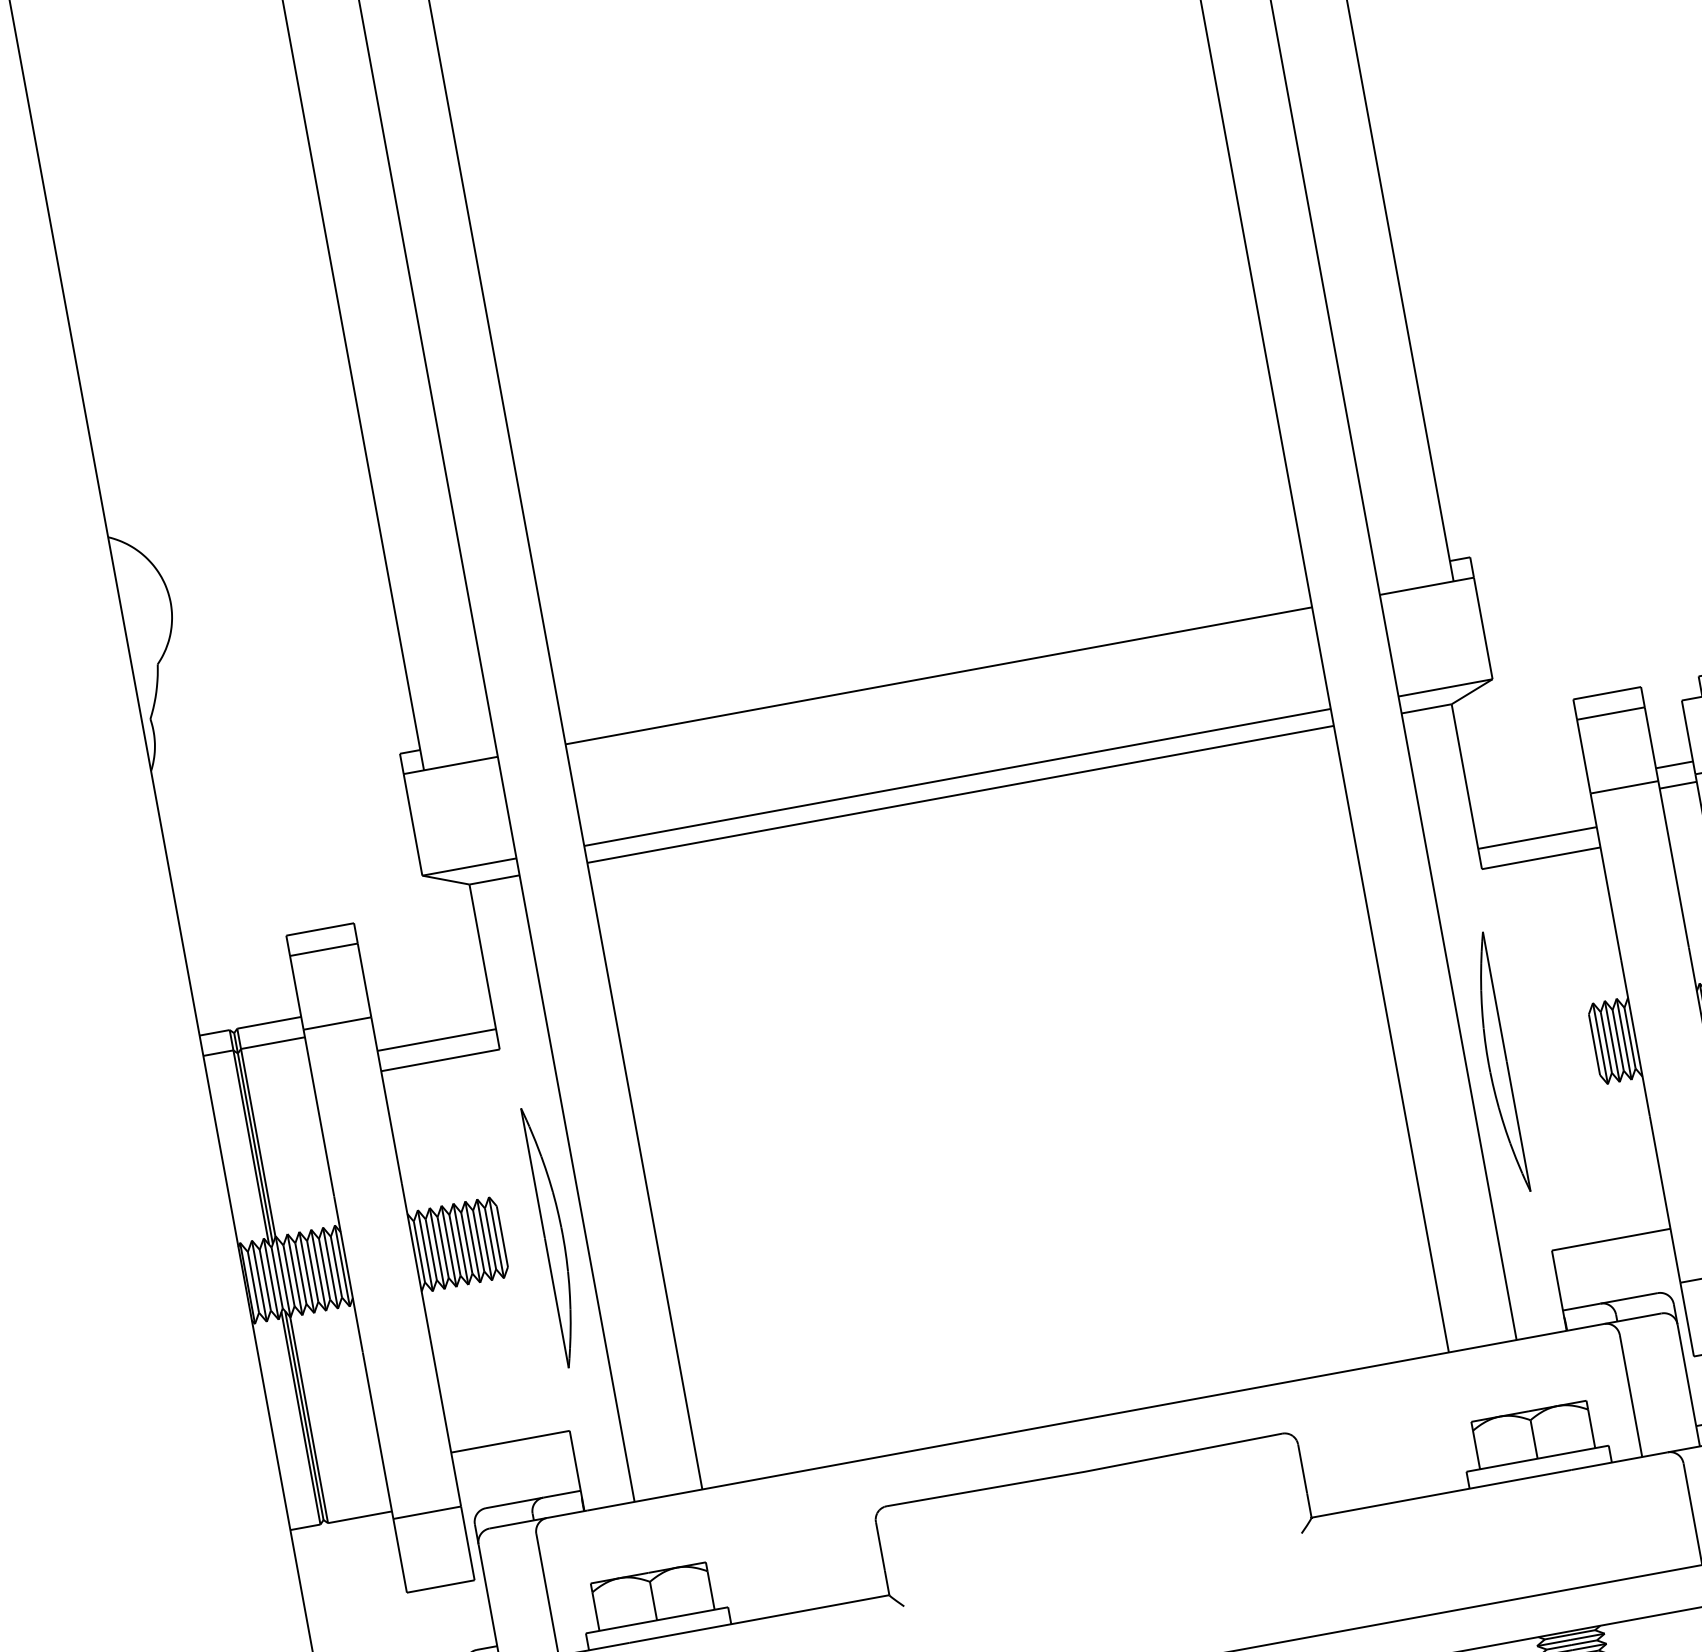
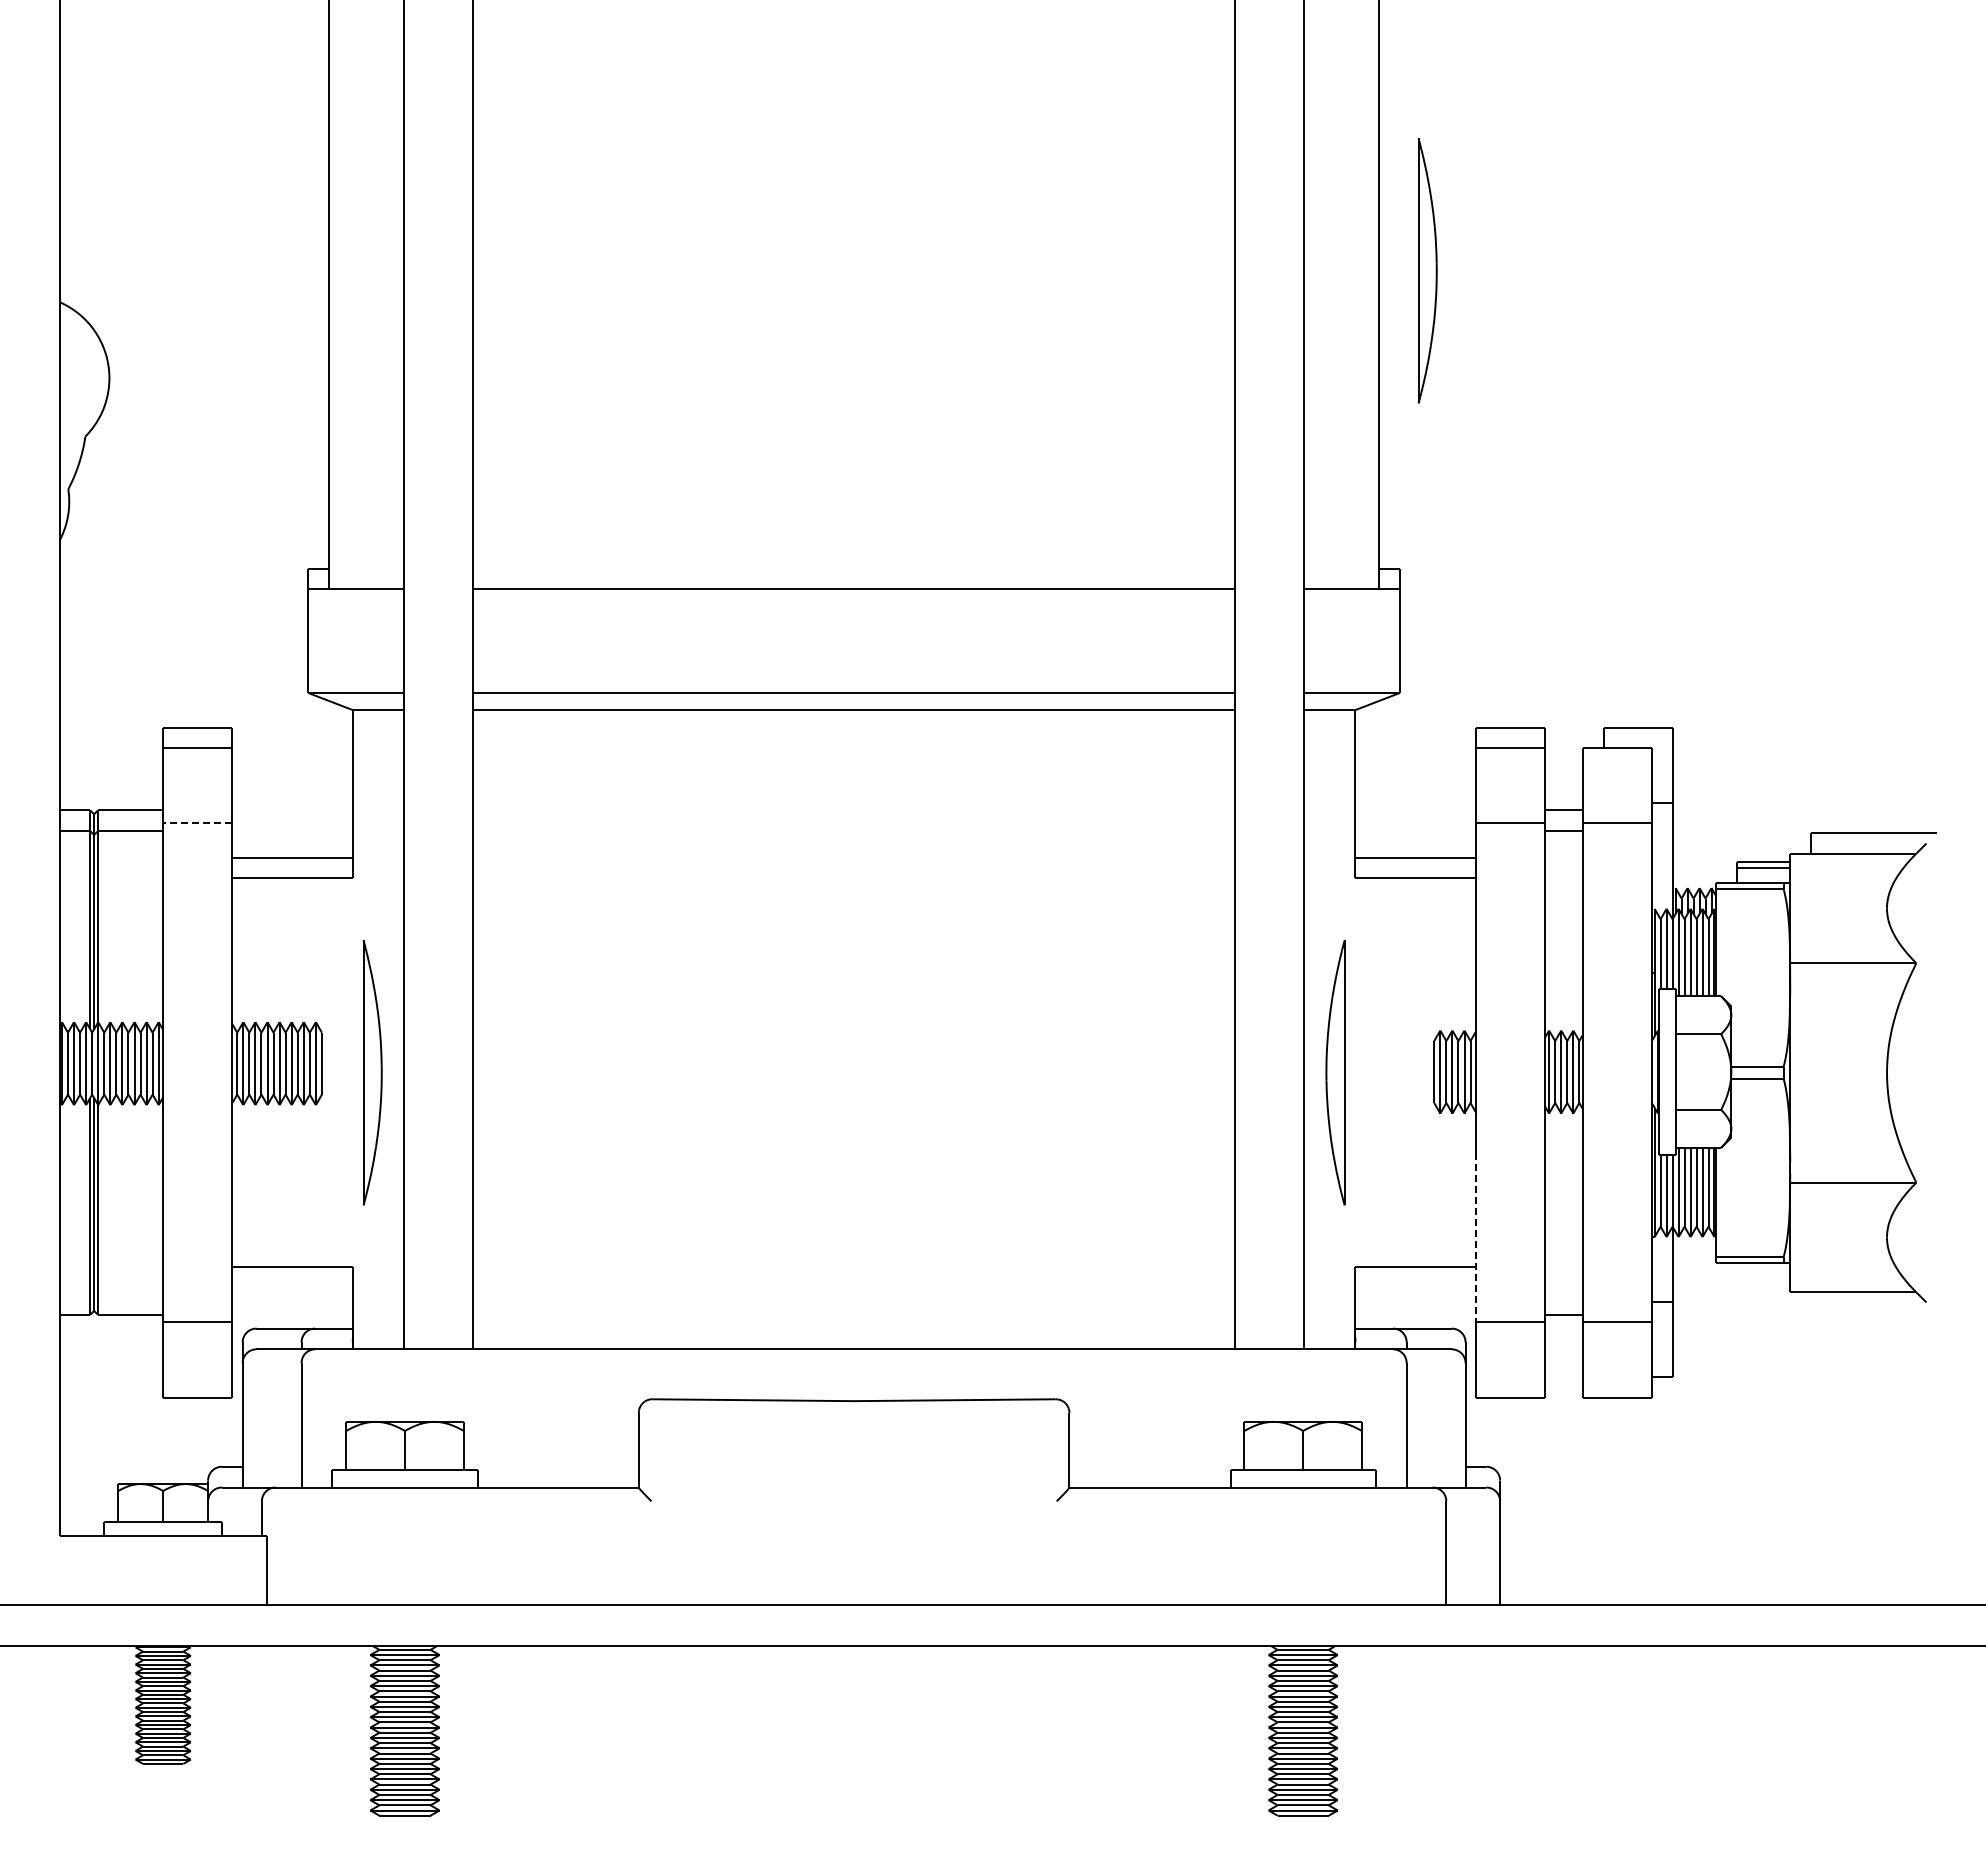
part: (1443, 260) -> (1427, 270), added
line: (337, 1023) -> (197, 823), solid -> dashed
line: (1664, 1199) -> (1475, 1237), solid -> dashed

